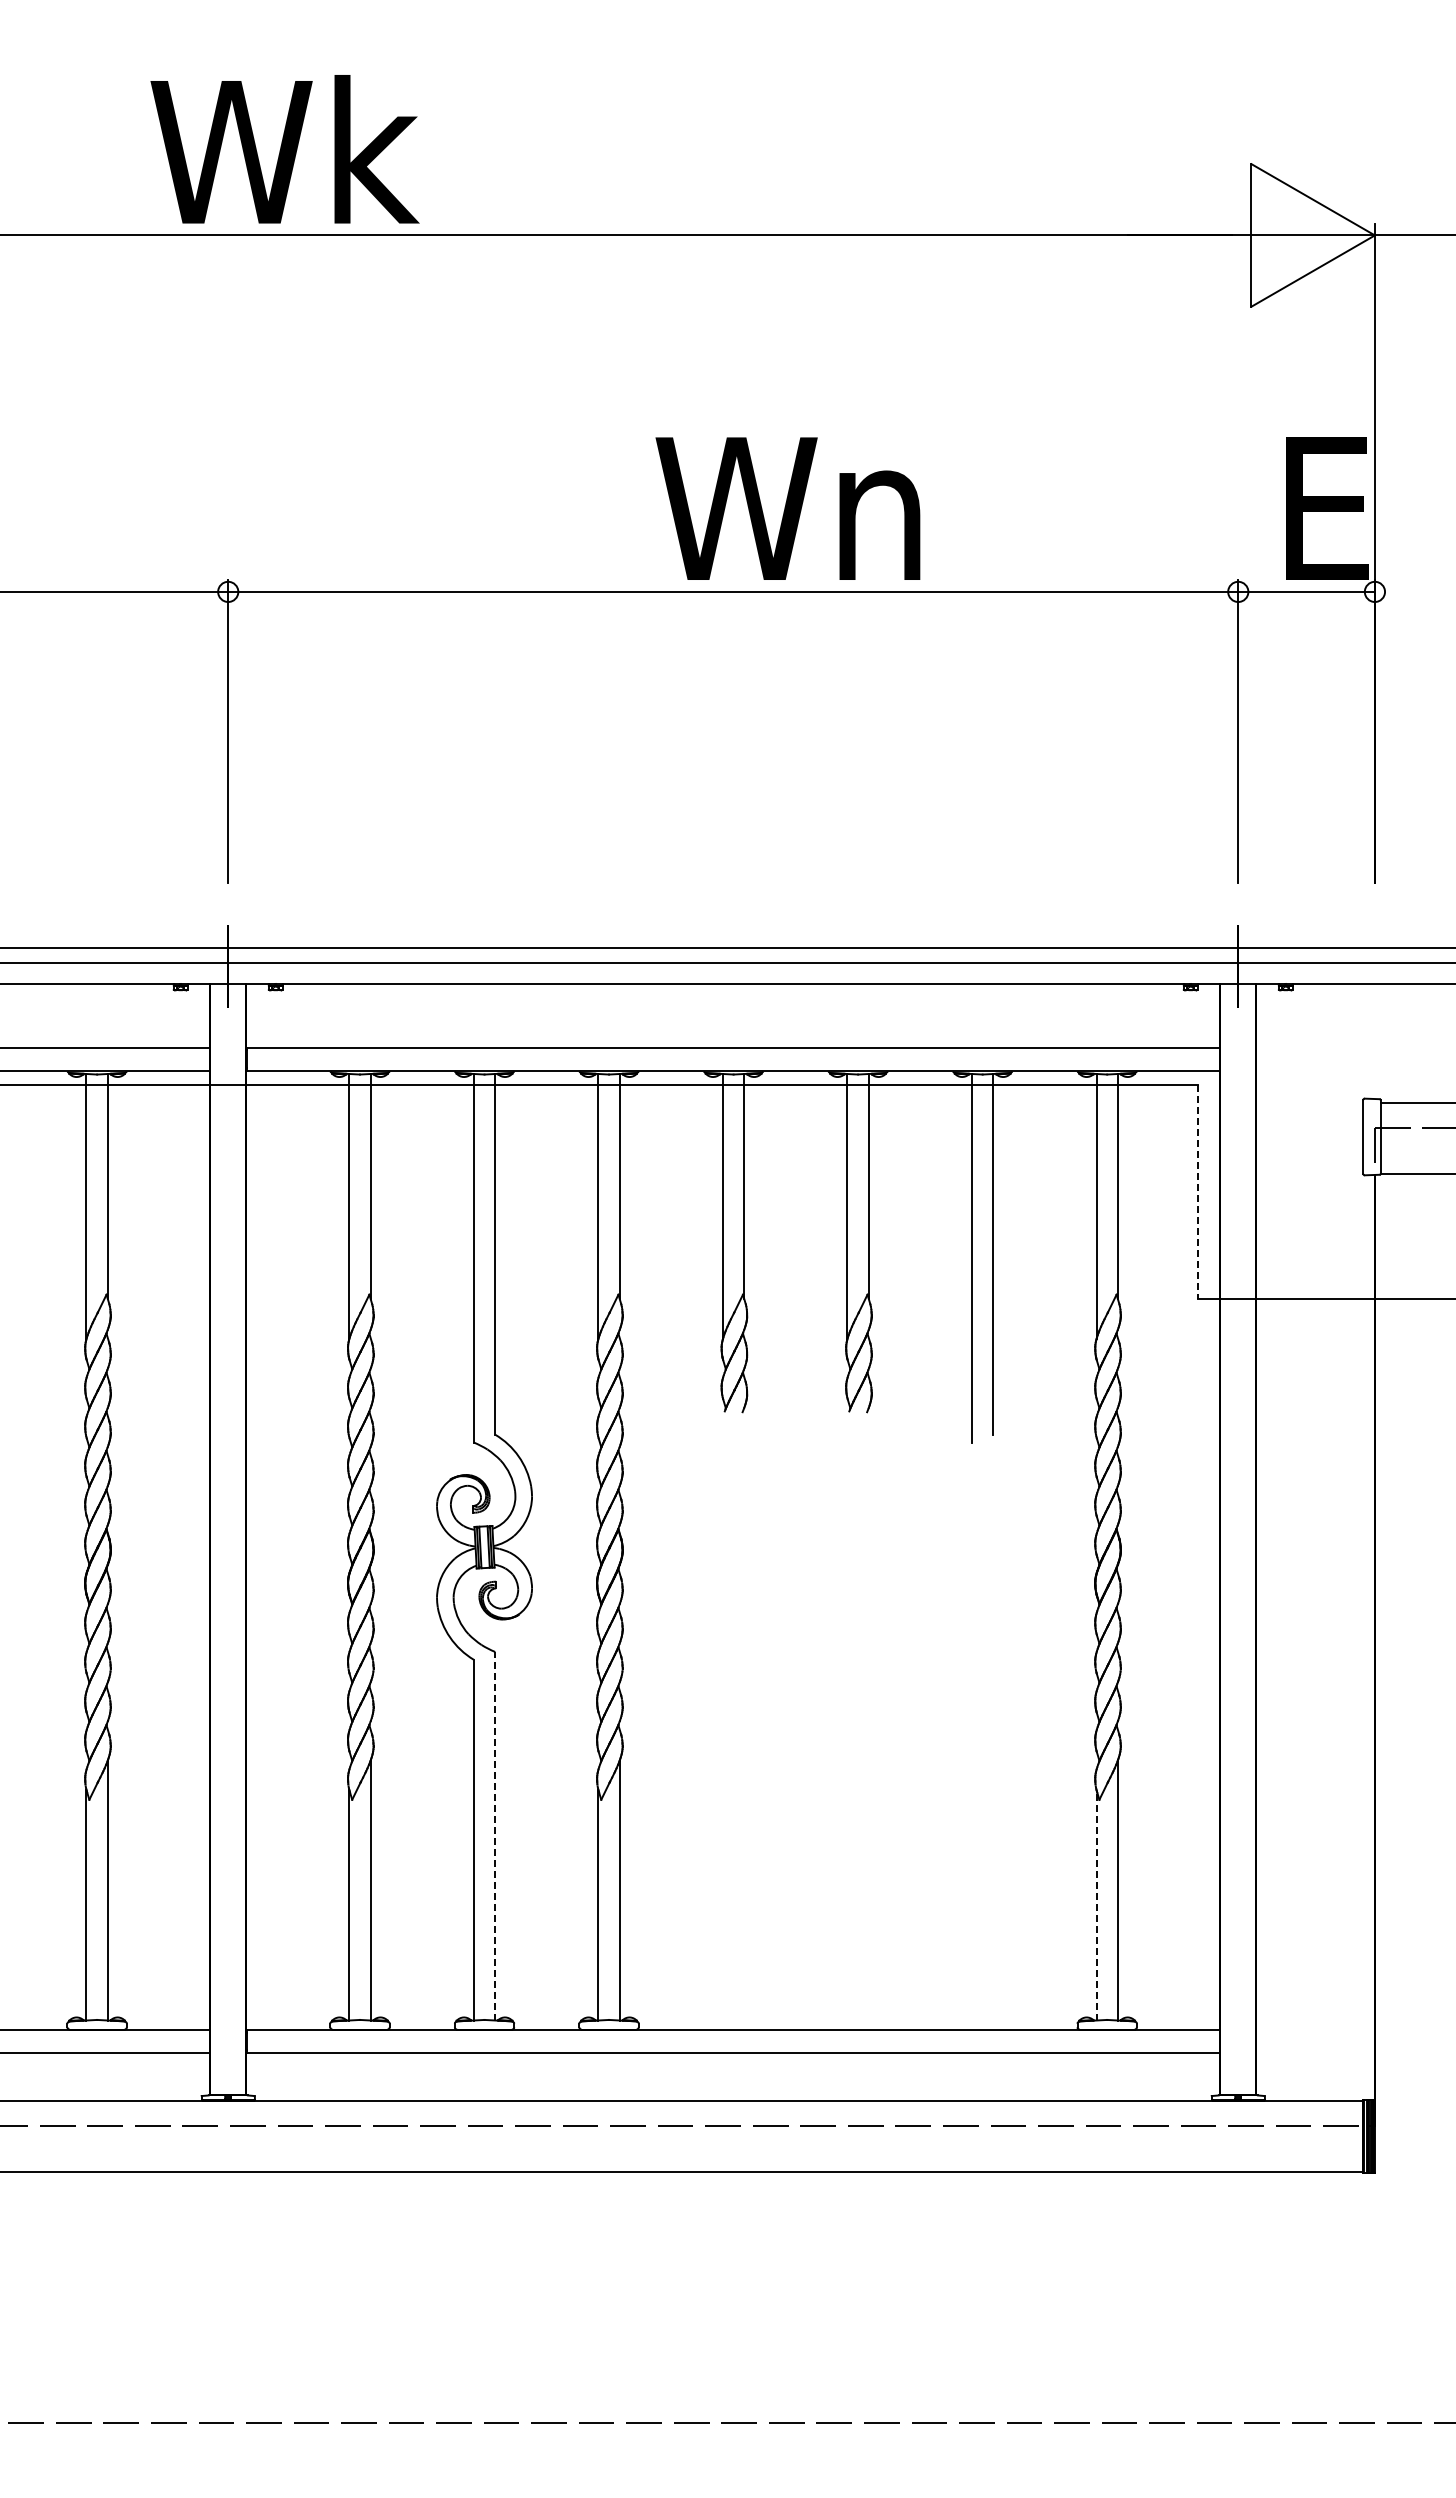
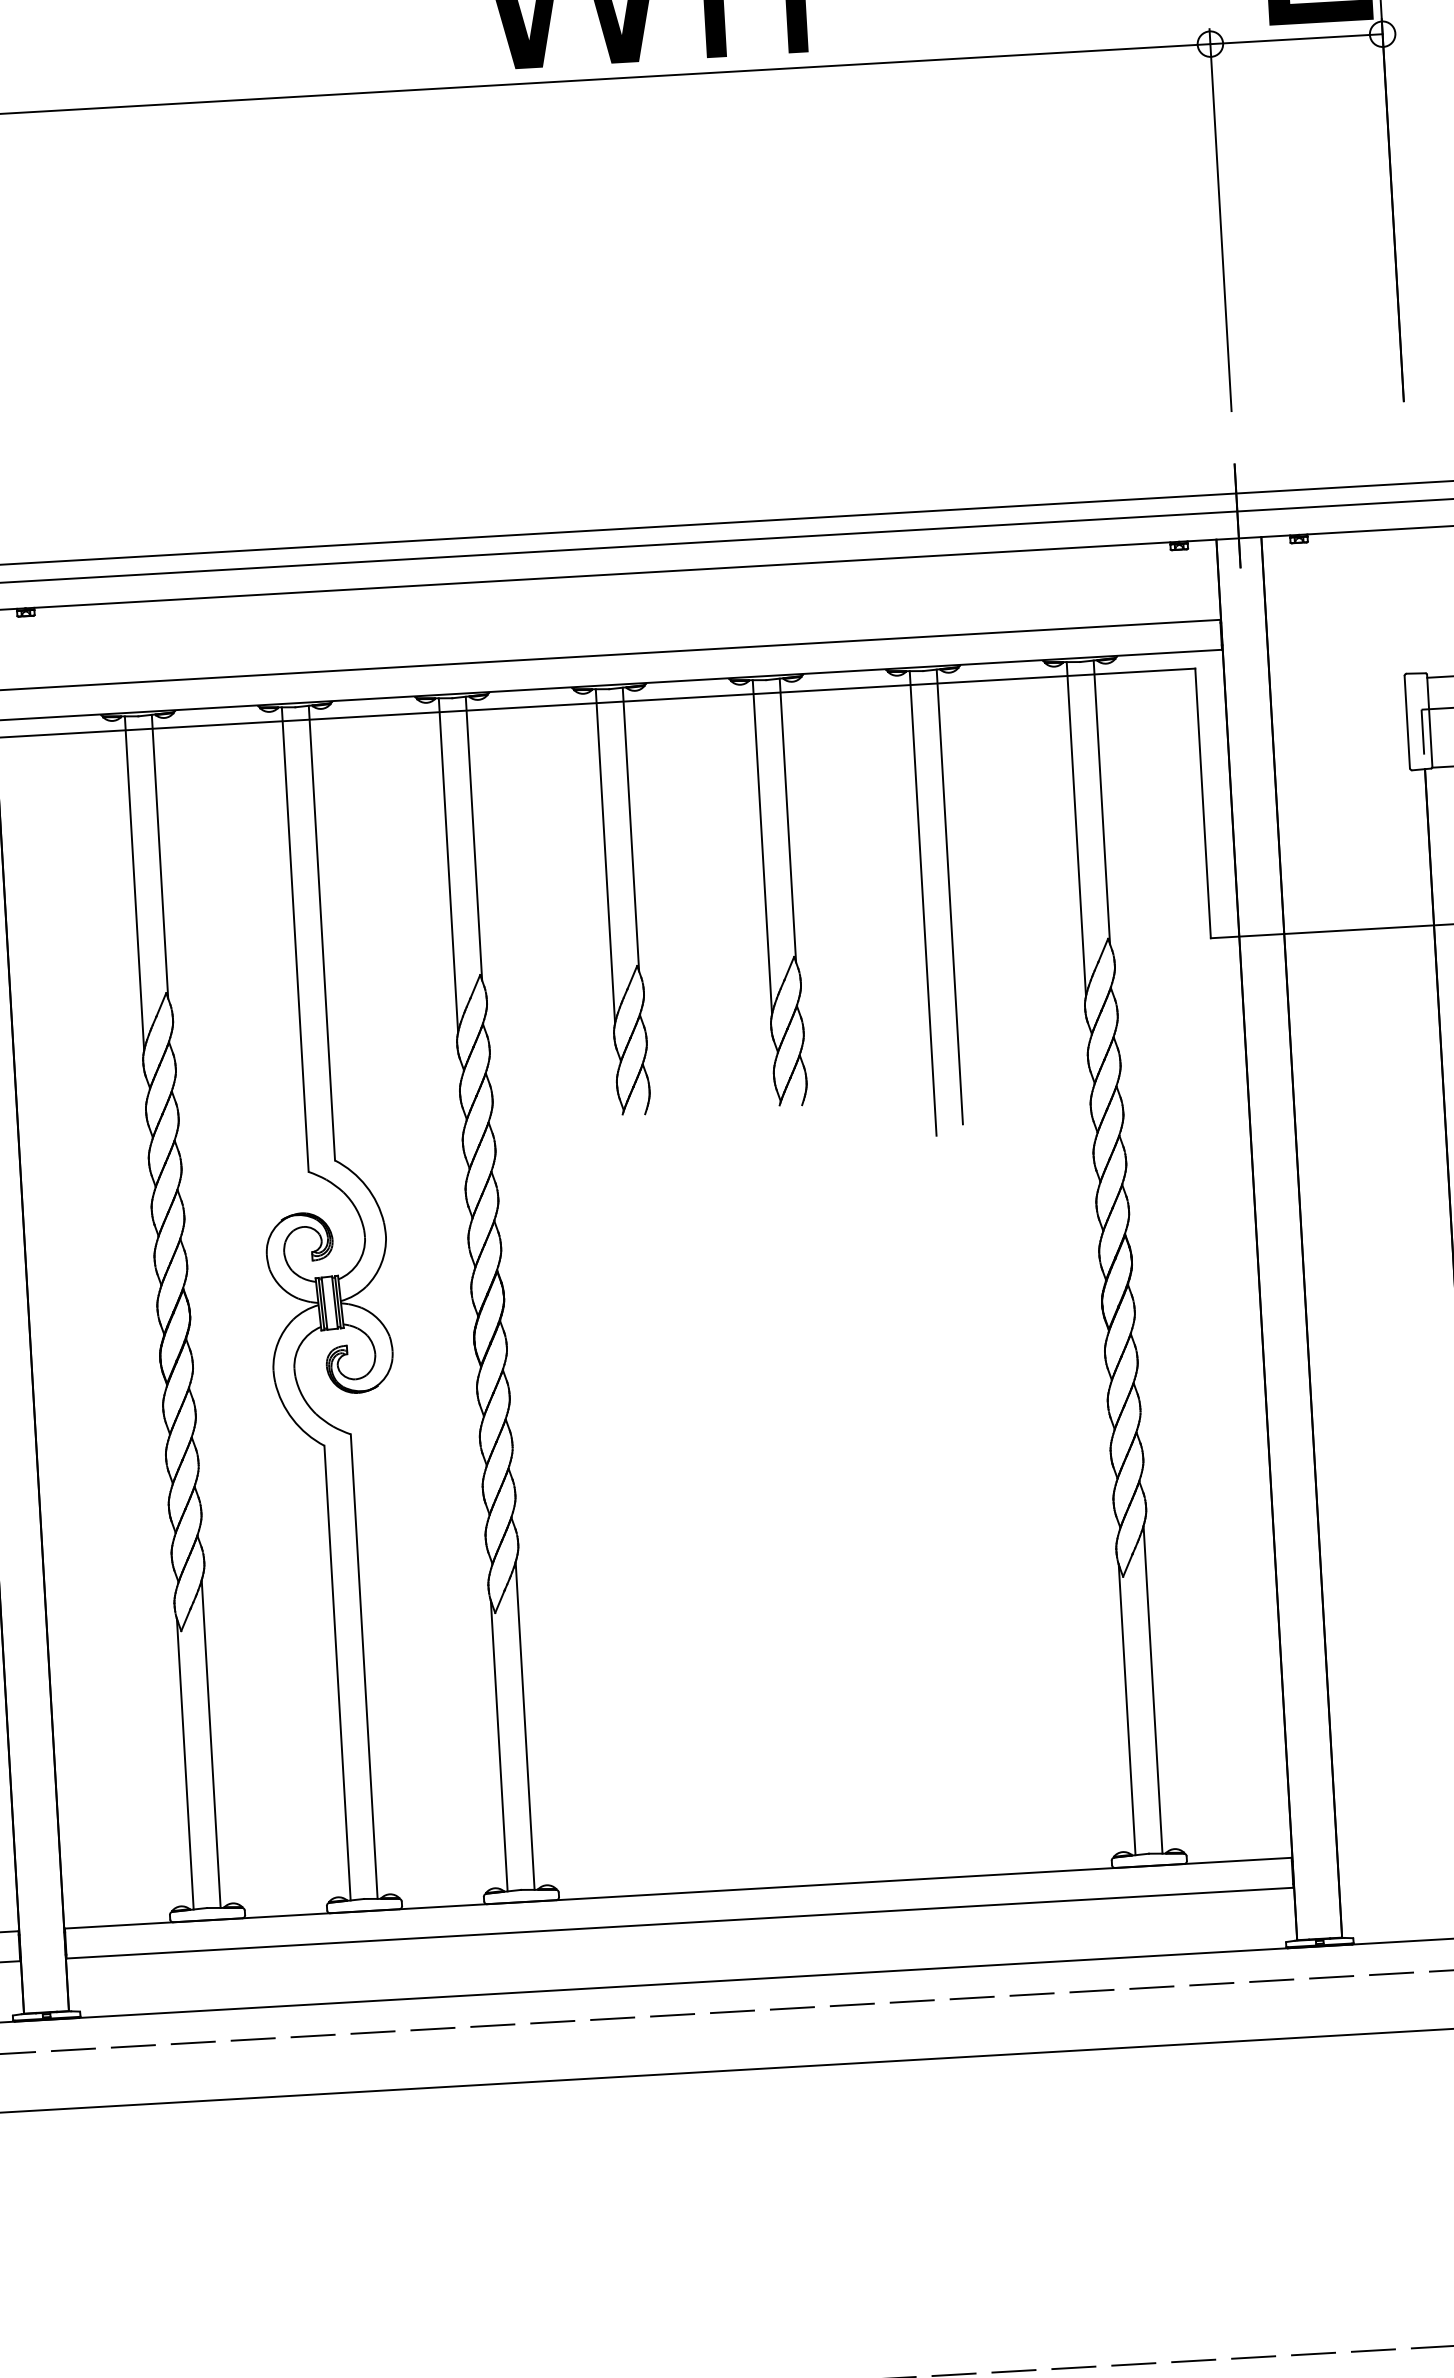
line: (1197, 1191) -> (1202, 802), dashed -> solid
line: (495, 1835) -> (364, 1665), dashed -> solid
line: (1096, 1904) -> (1127, 1708), dashed -> solid

